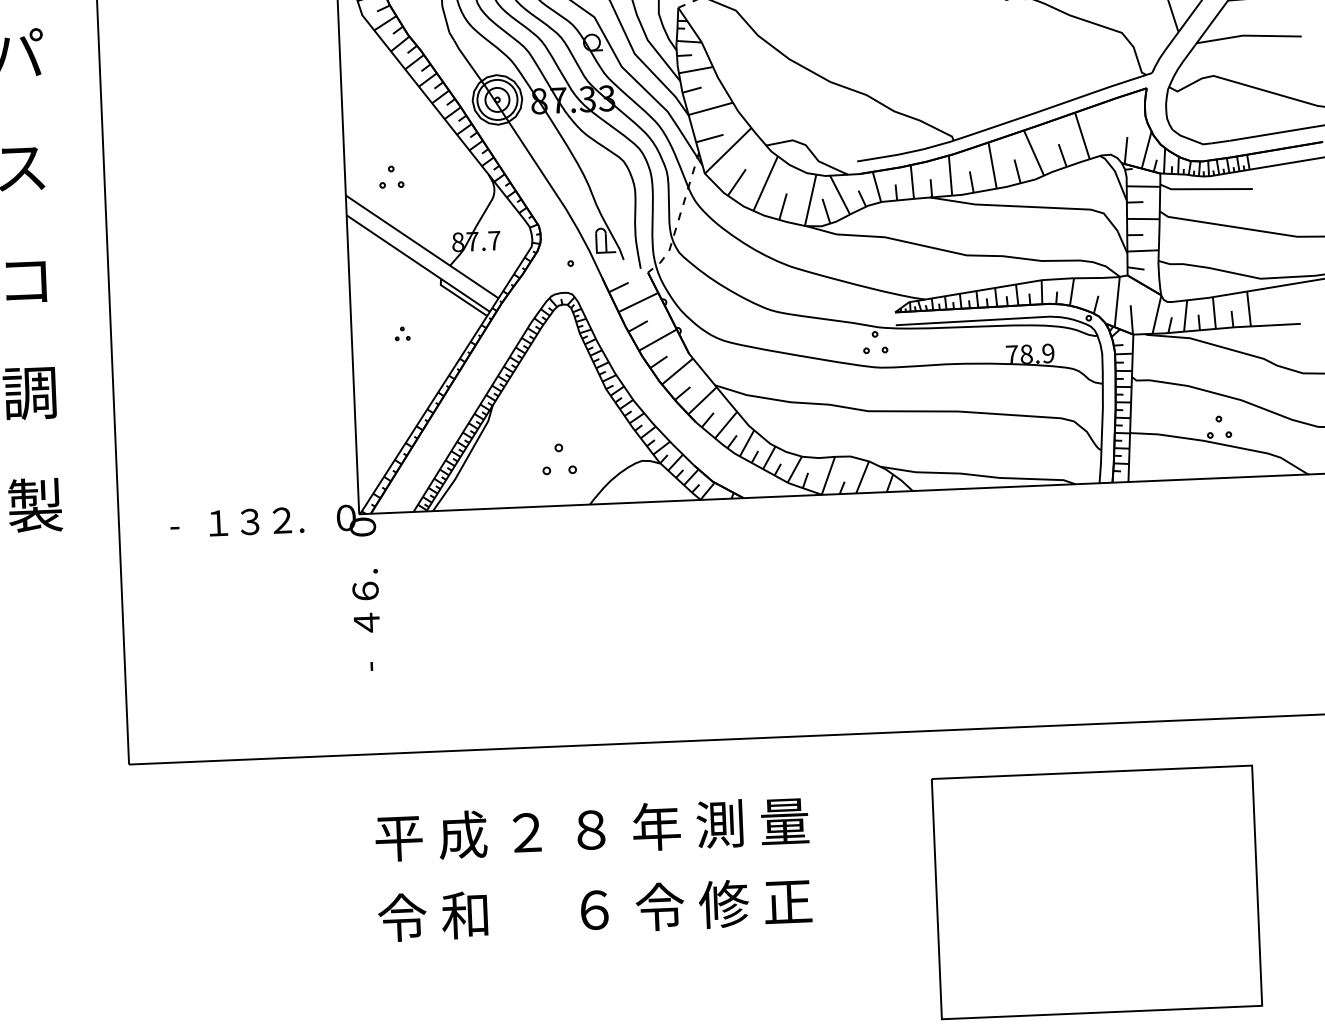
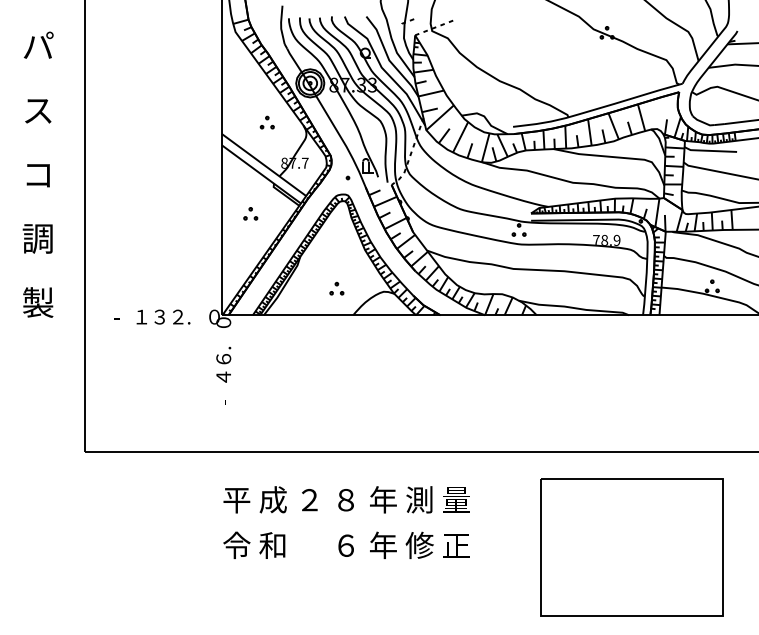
part: (390, 176) -> (266, 122), moved
part: (401, 333) -> (250, 213), size x1.67
part: (558, 458) -> (336, 288), size x0.71
text: (660, 907) -> (383, 545), 令 -> 年

